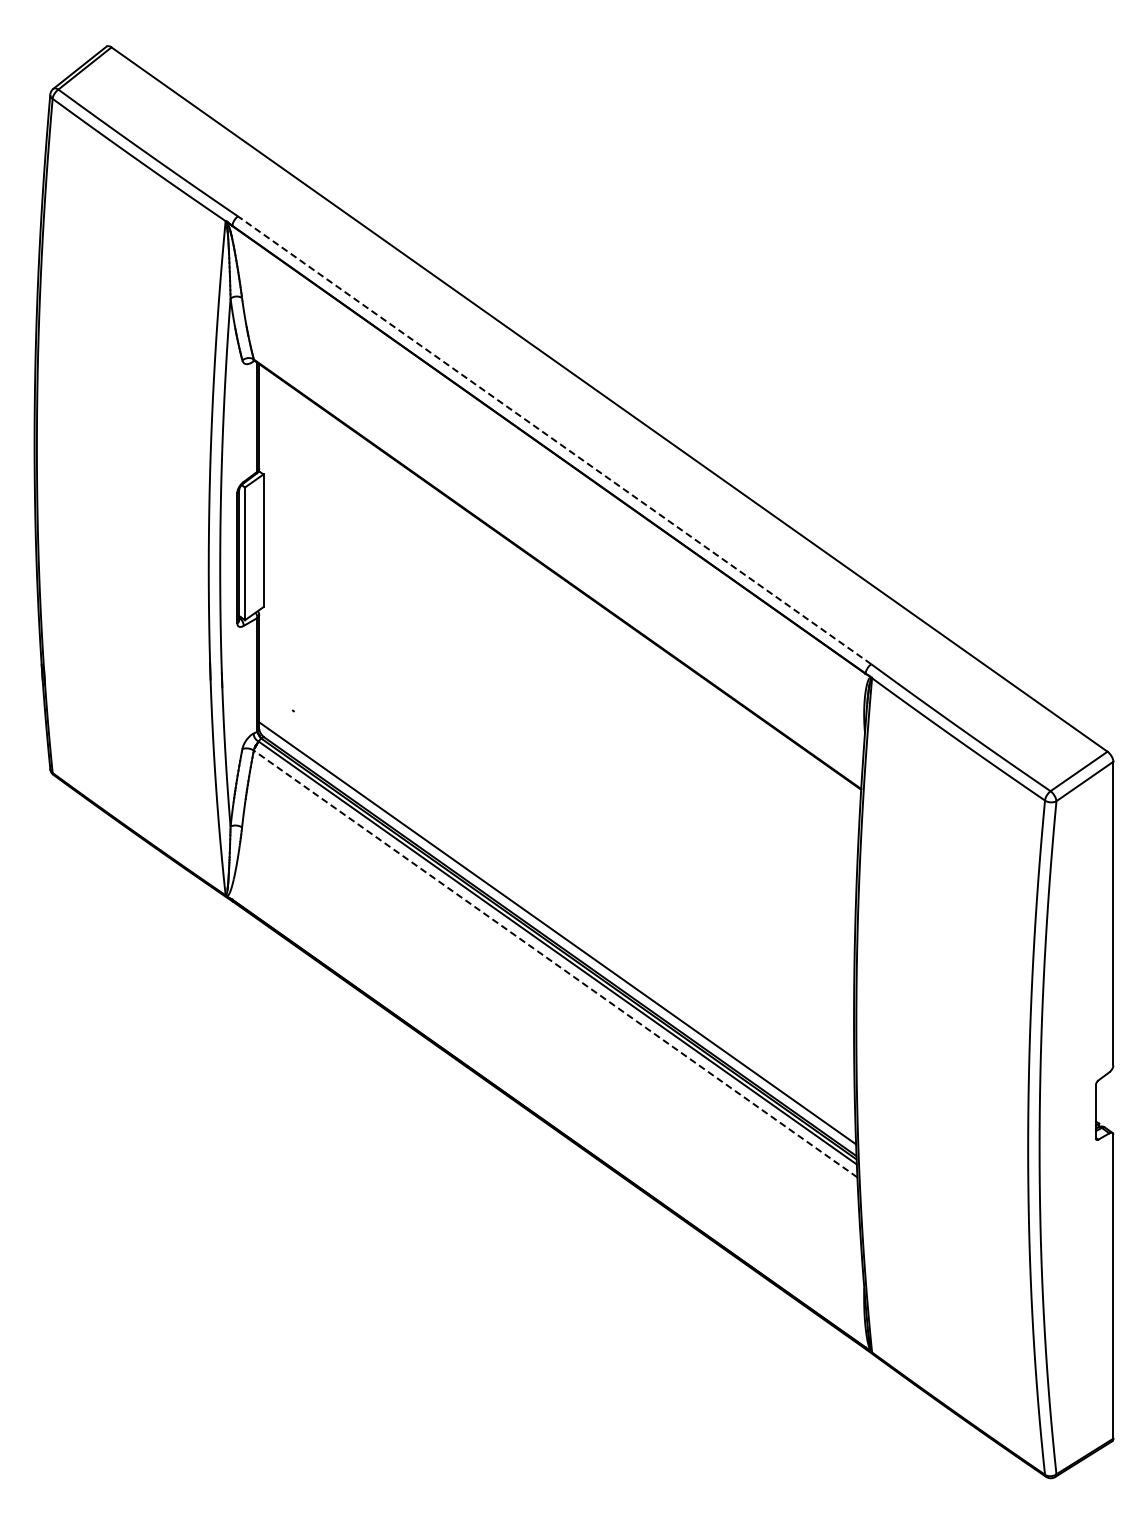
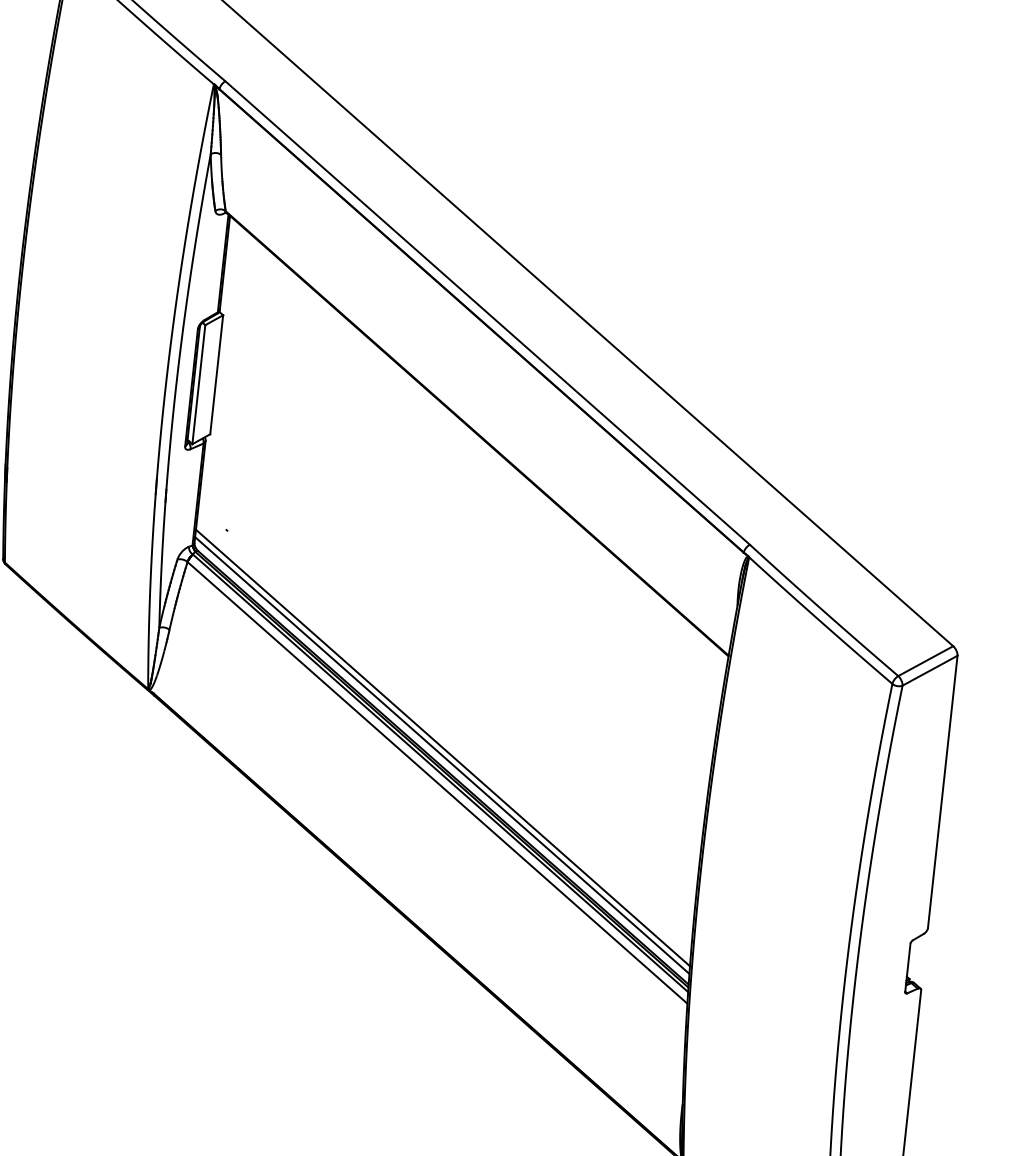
line: (554, 440) -> (487, 313), dashed -> solid
line: (557, 924) -> (443, 747), added
line: (555, 963) -> (437, 782), dashed -> solid

